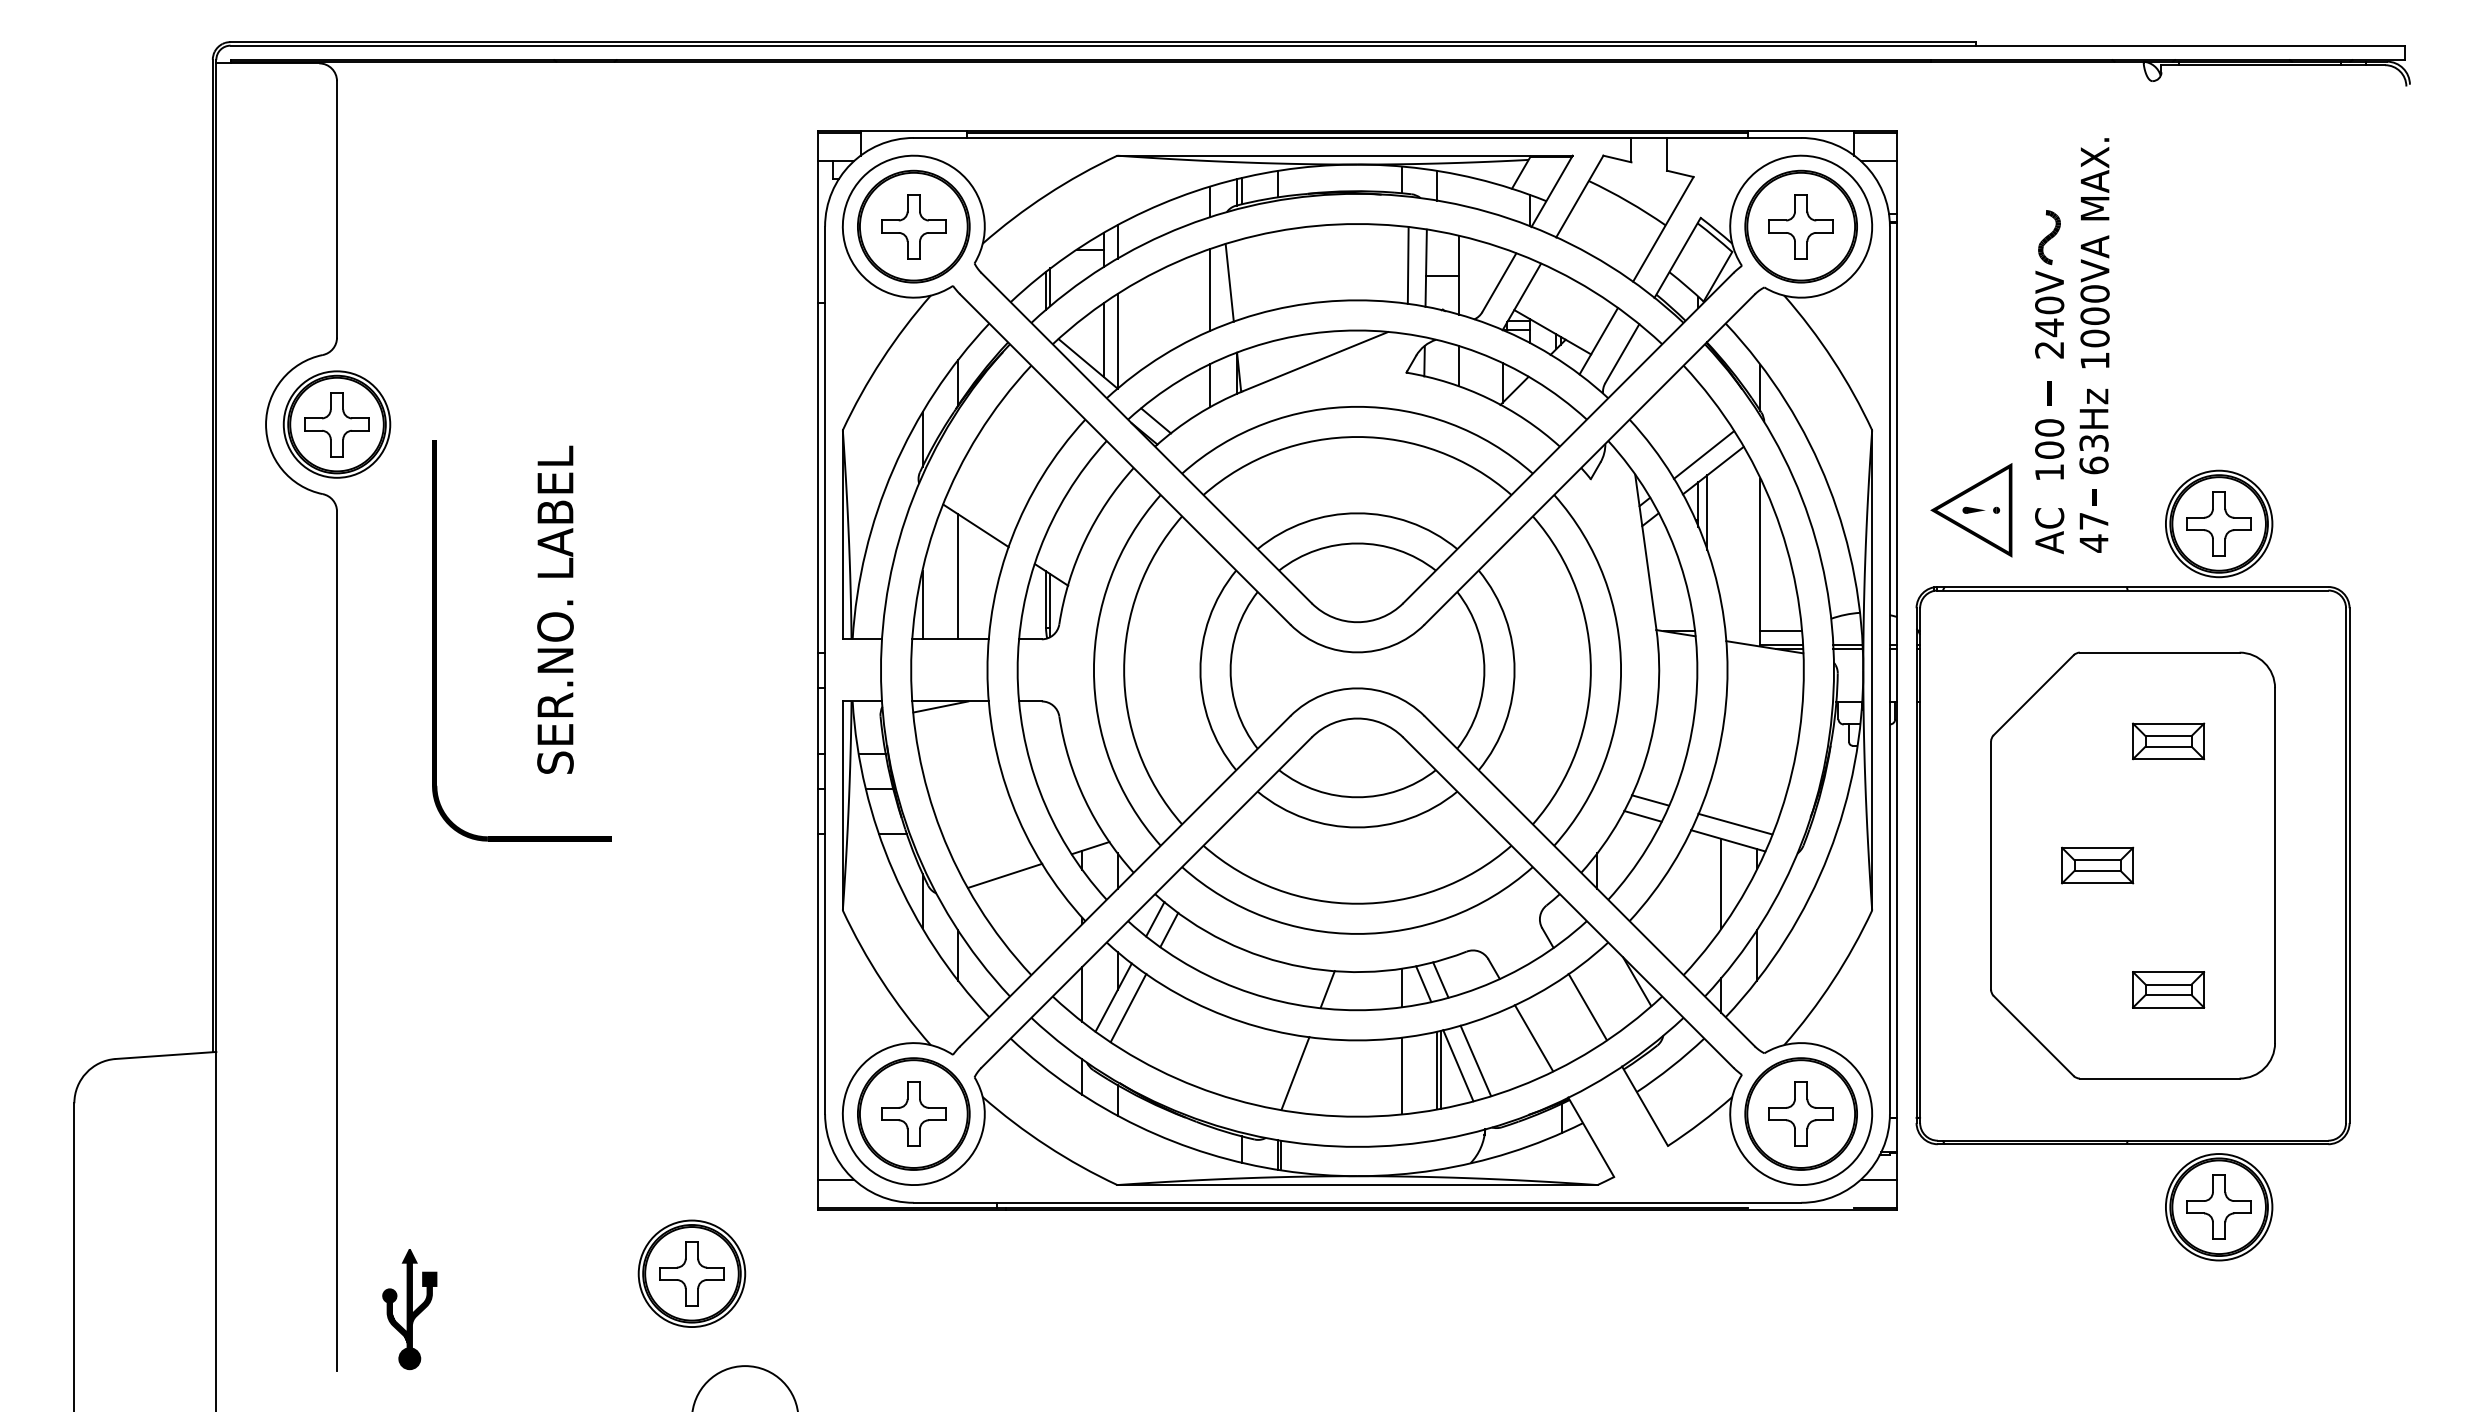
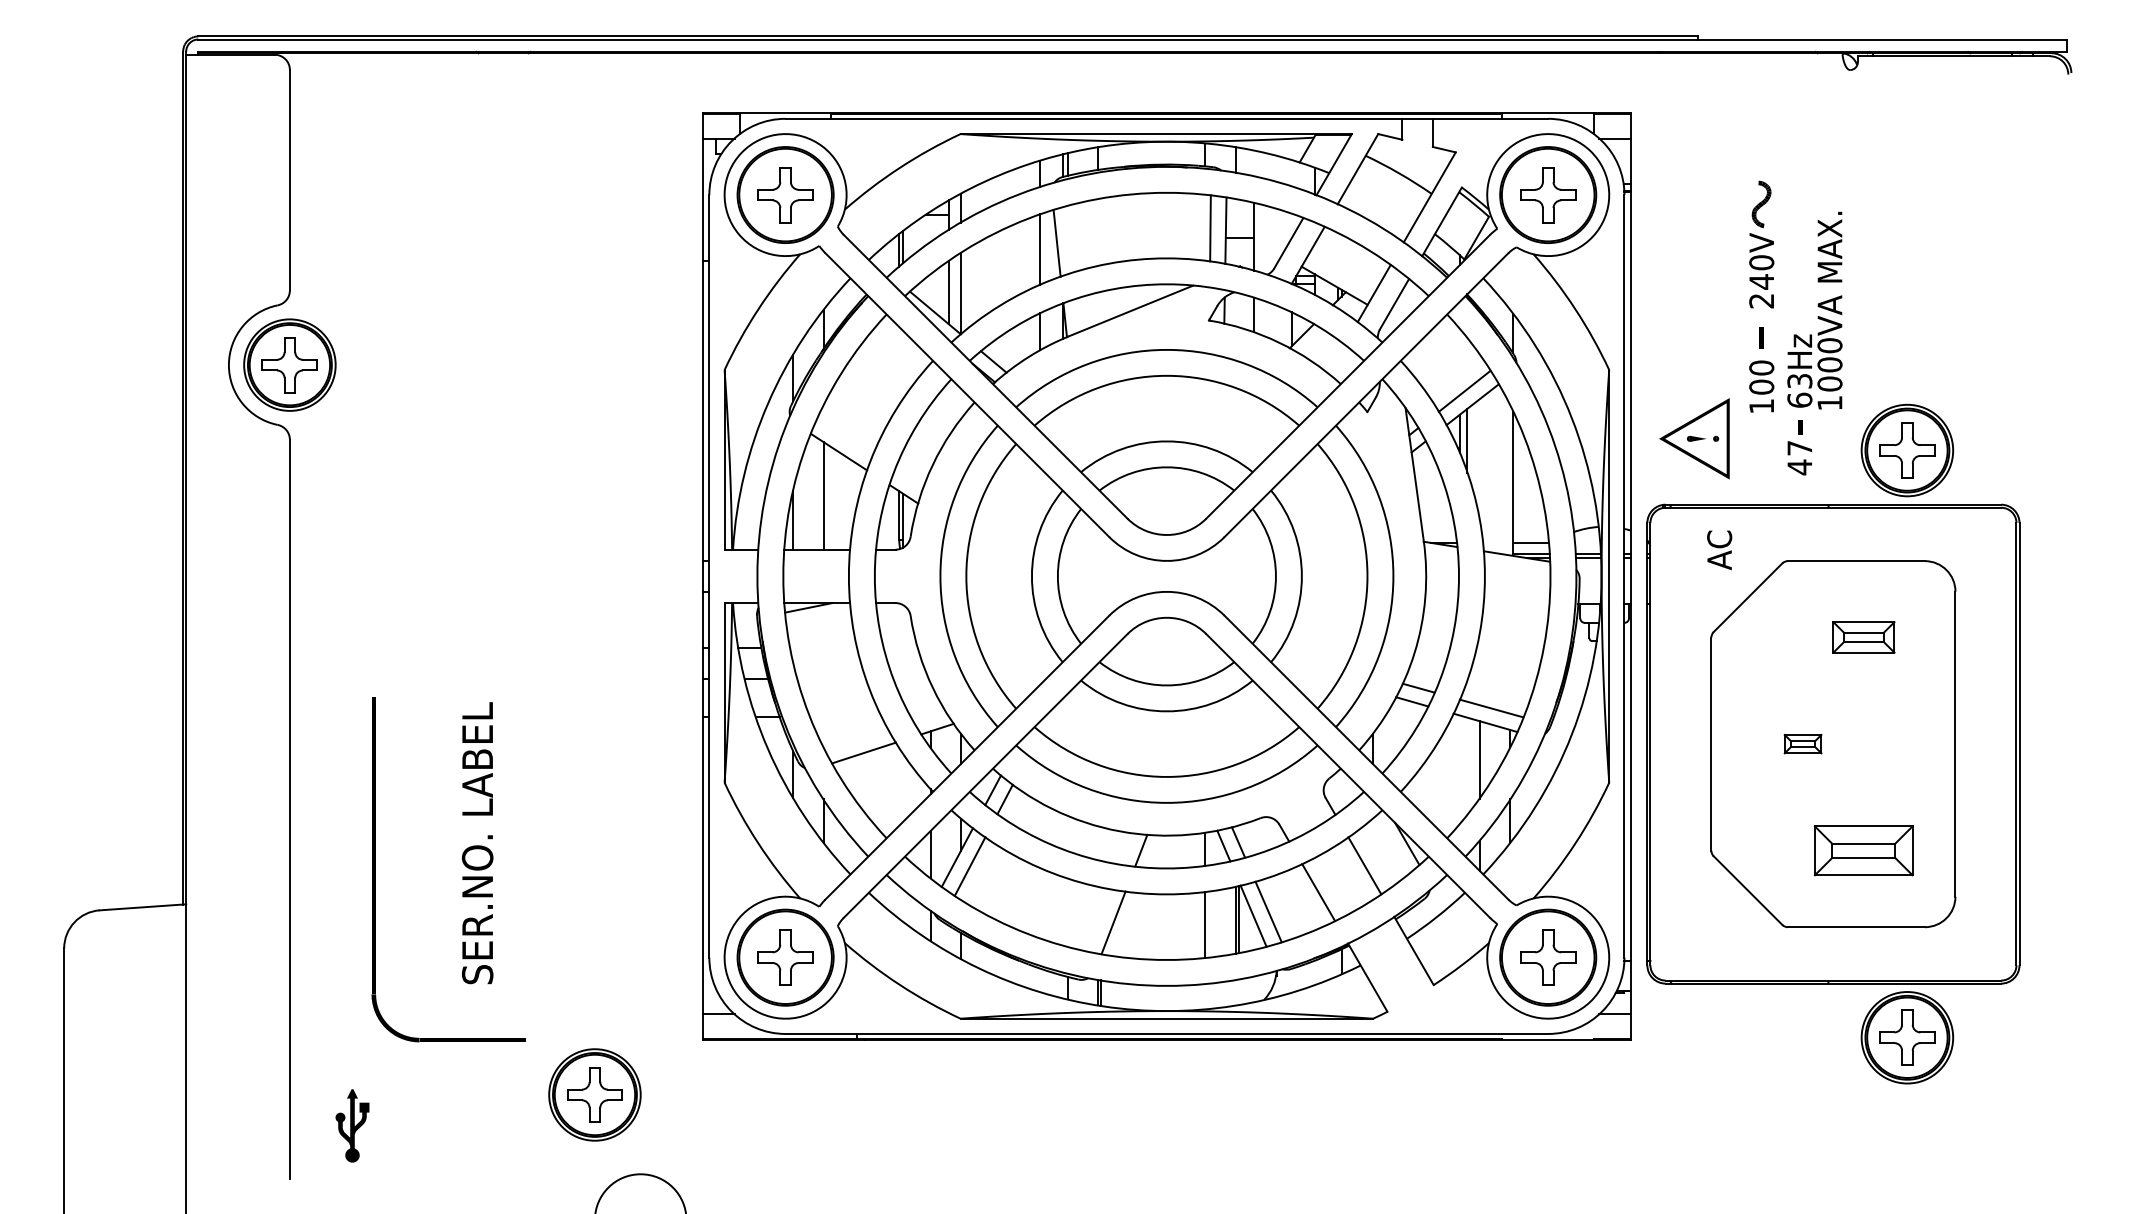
text: (2094, 253) -> (1829, 310), moved
text: (2049, 531) -> (1719, 550), moved
text: (521, 640) -> (448, 869), moved
part: (2097, 865) -> (1802, 744), size x0.6
part: (2168, 989) -> (1863, 850), size x1.6
part: (409, 1309) -> (352, 1125), size x0.7

